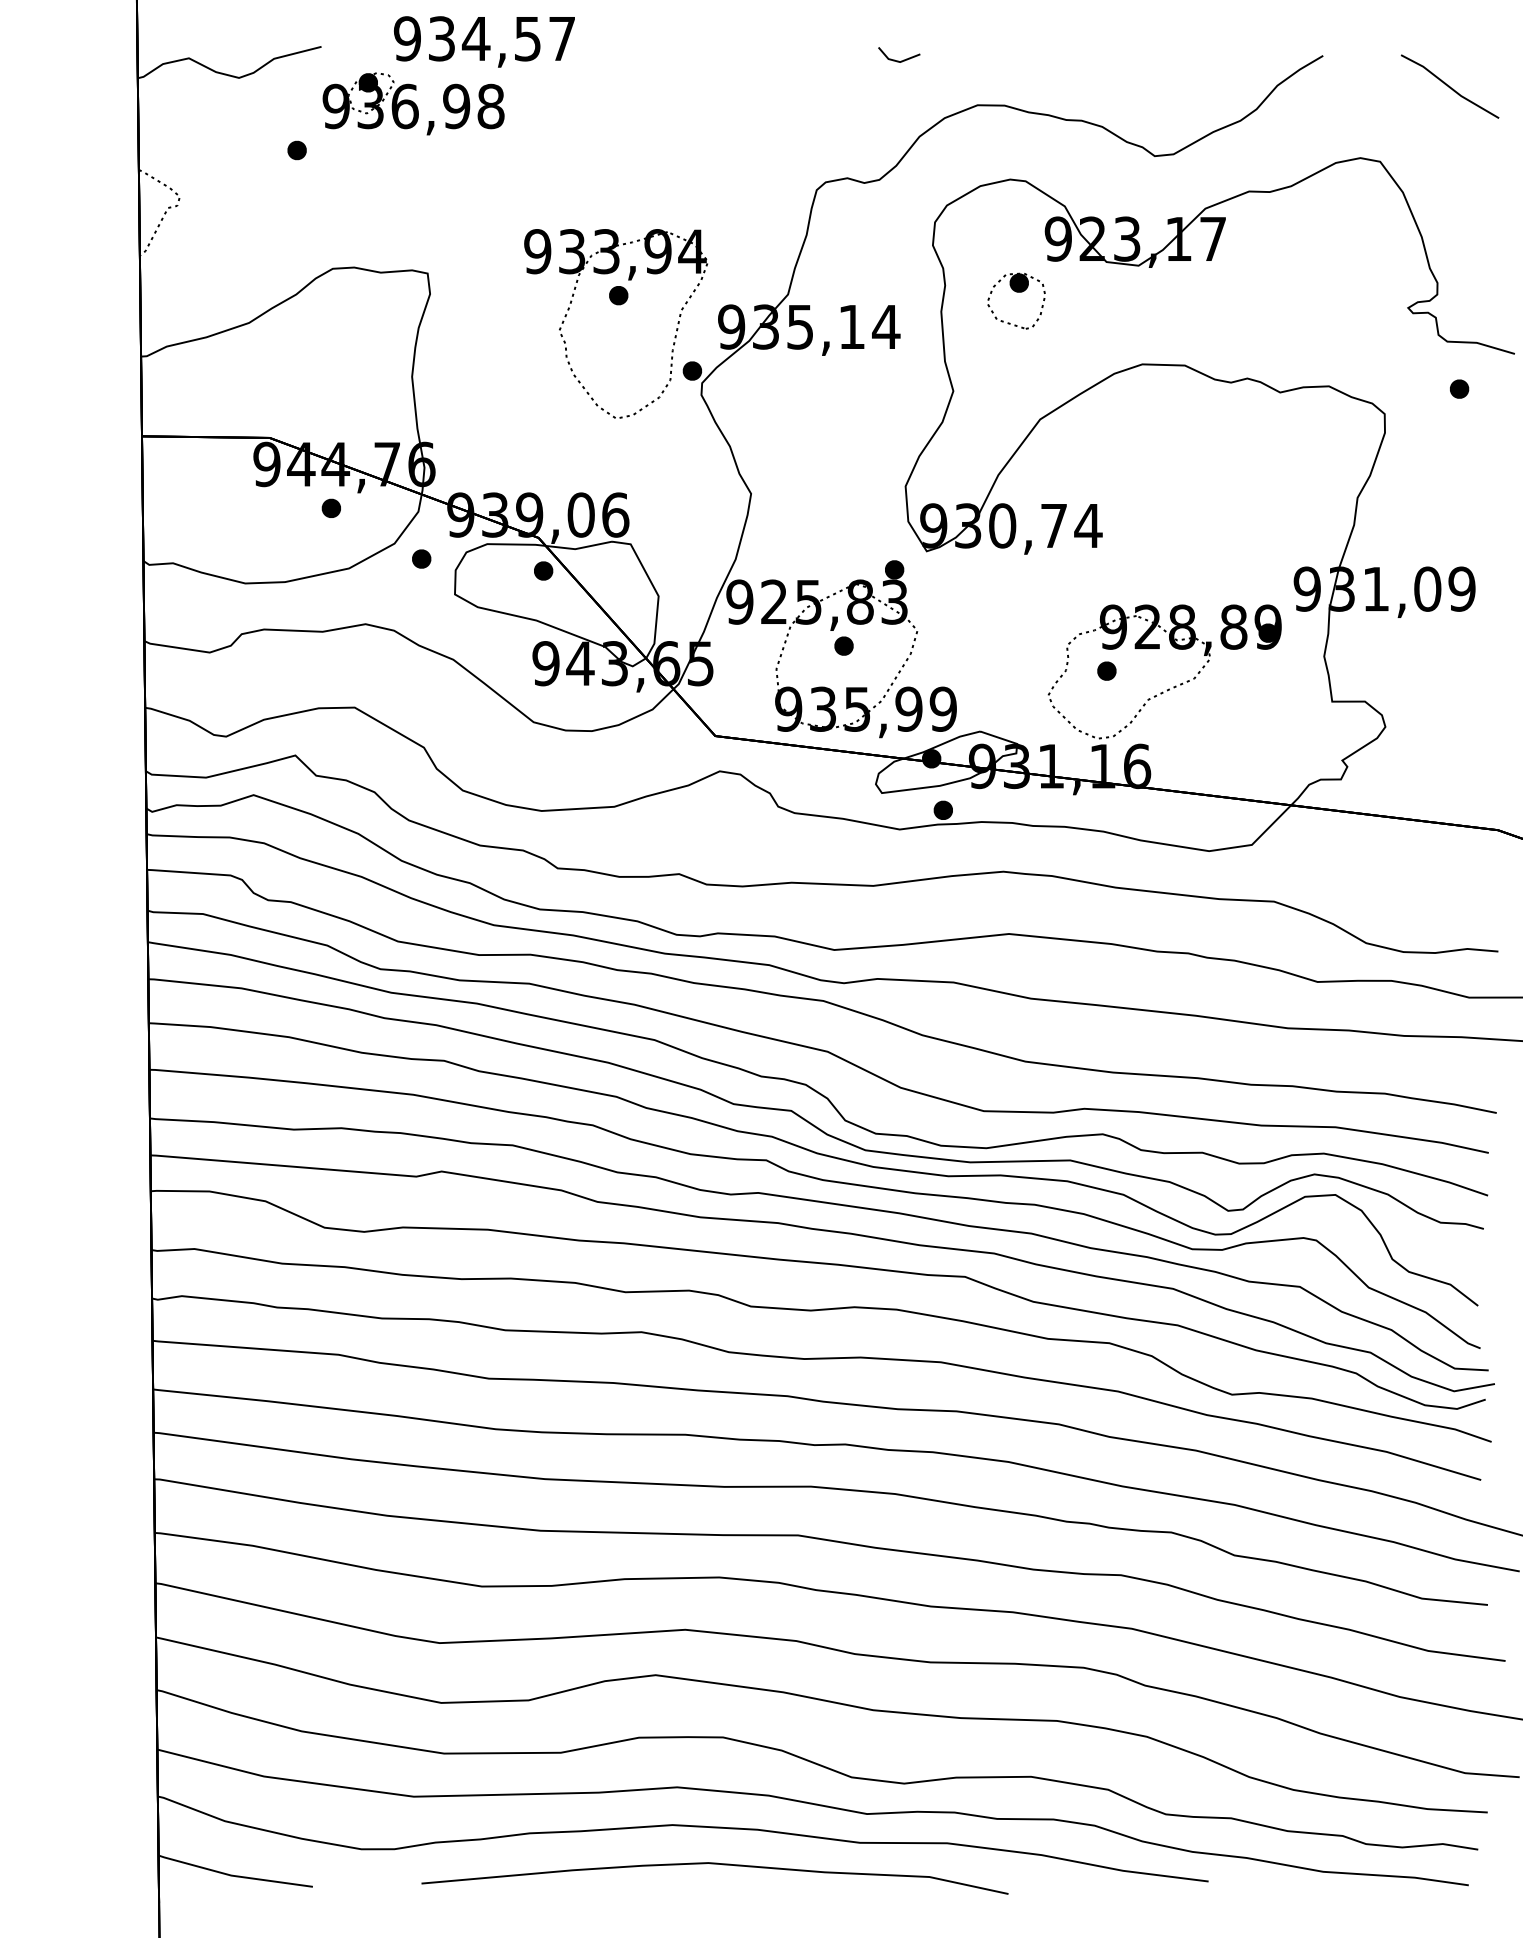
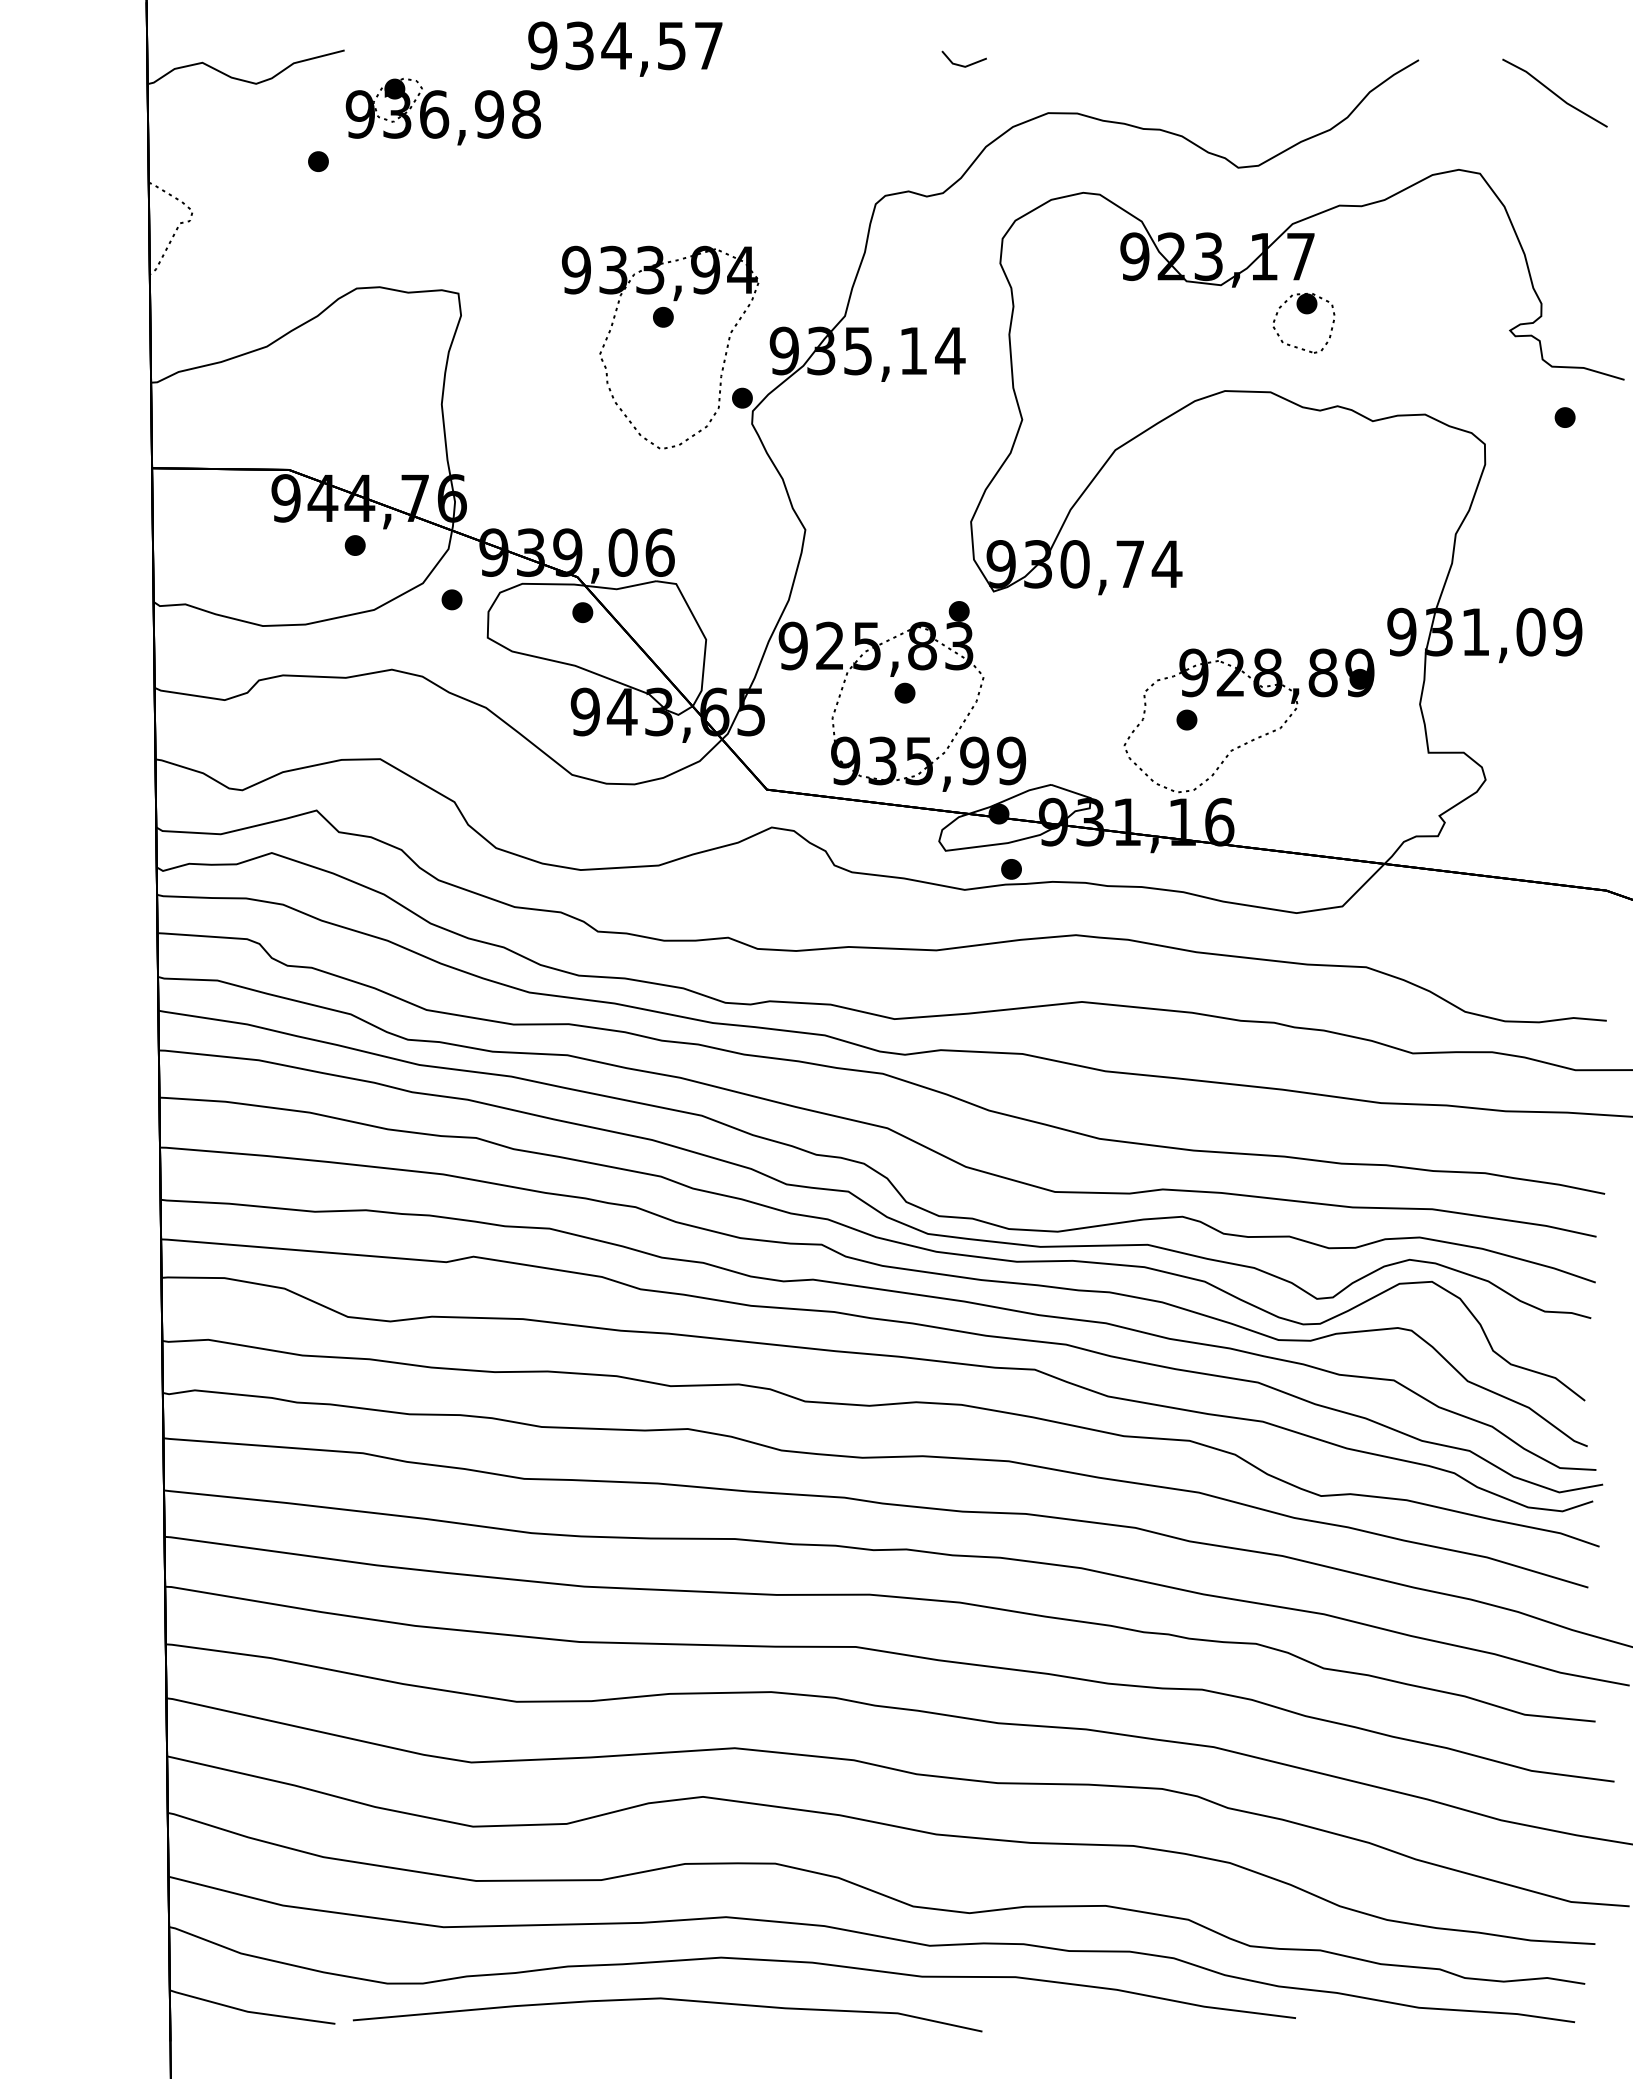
text: (484, 41) -> (625, 48), moved
part: (1017, 293) -> (1305, 314), moved
curve: (717, 1865) -> (670, 2000), moved

